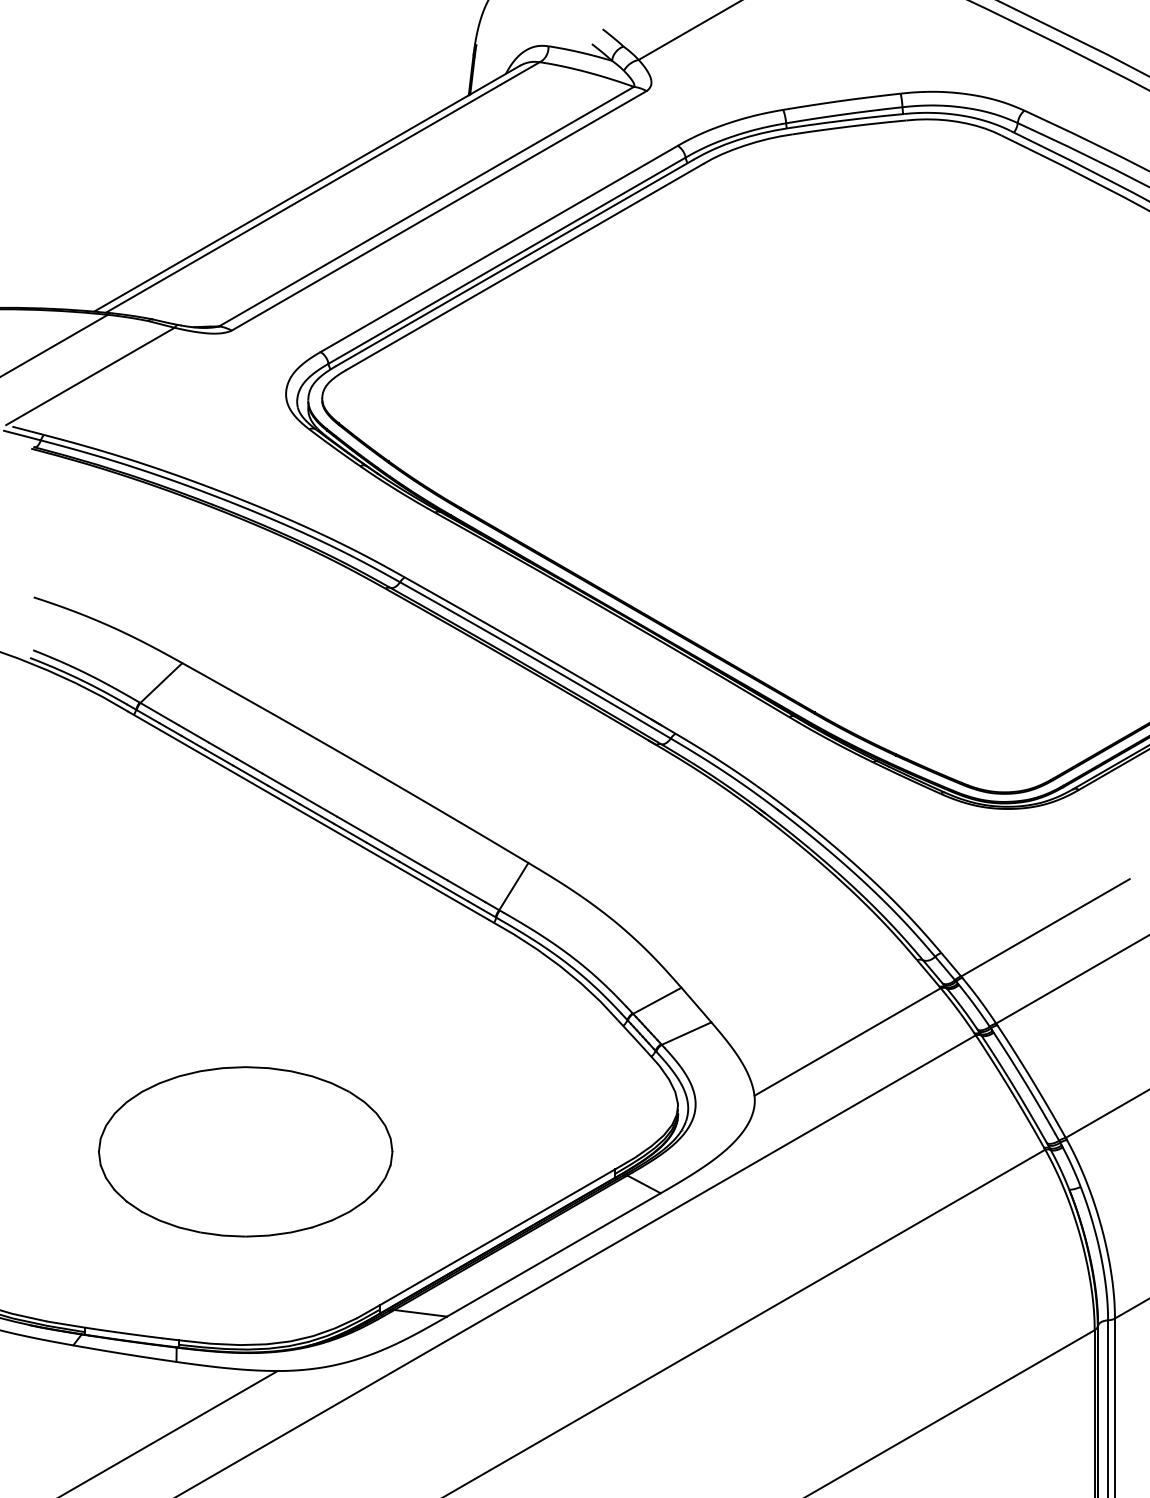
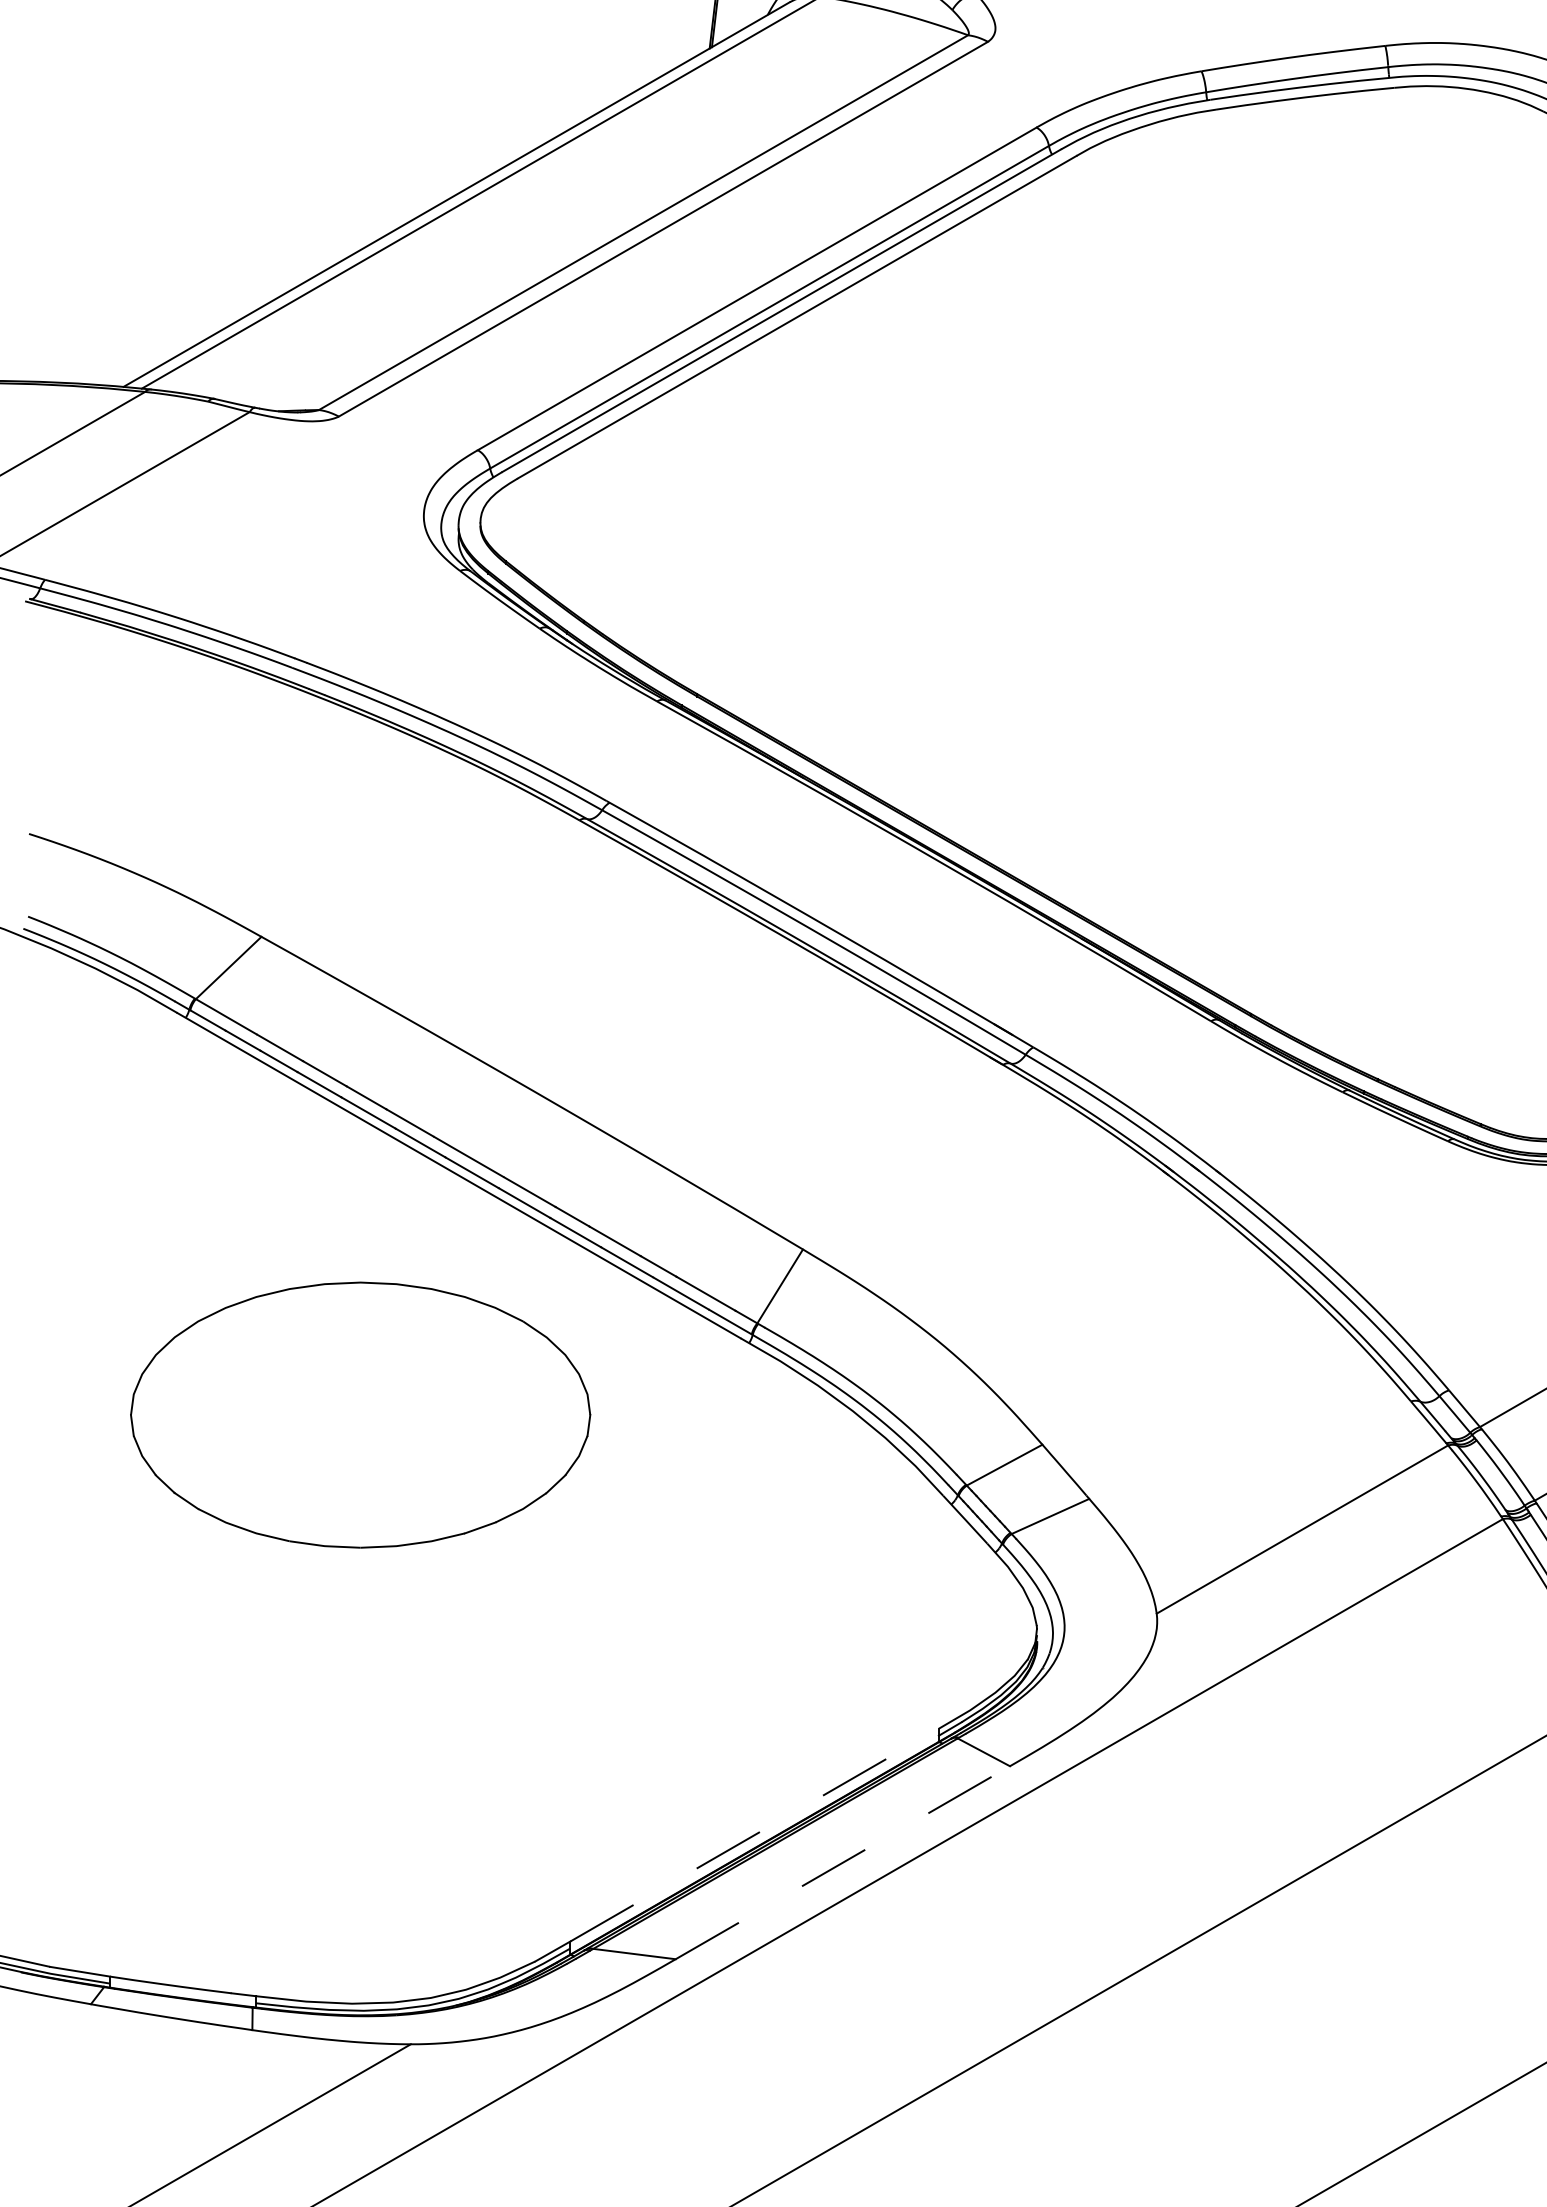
part: (245, 1151) -> (360, 1414), moved
line: (497, 1237) -> (754, 1835), solid -> dashed
line: (554, 1254) -> (843, 1862), solid -> dashed

